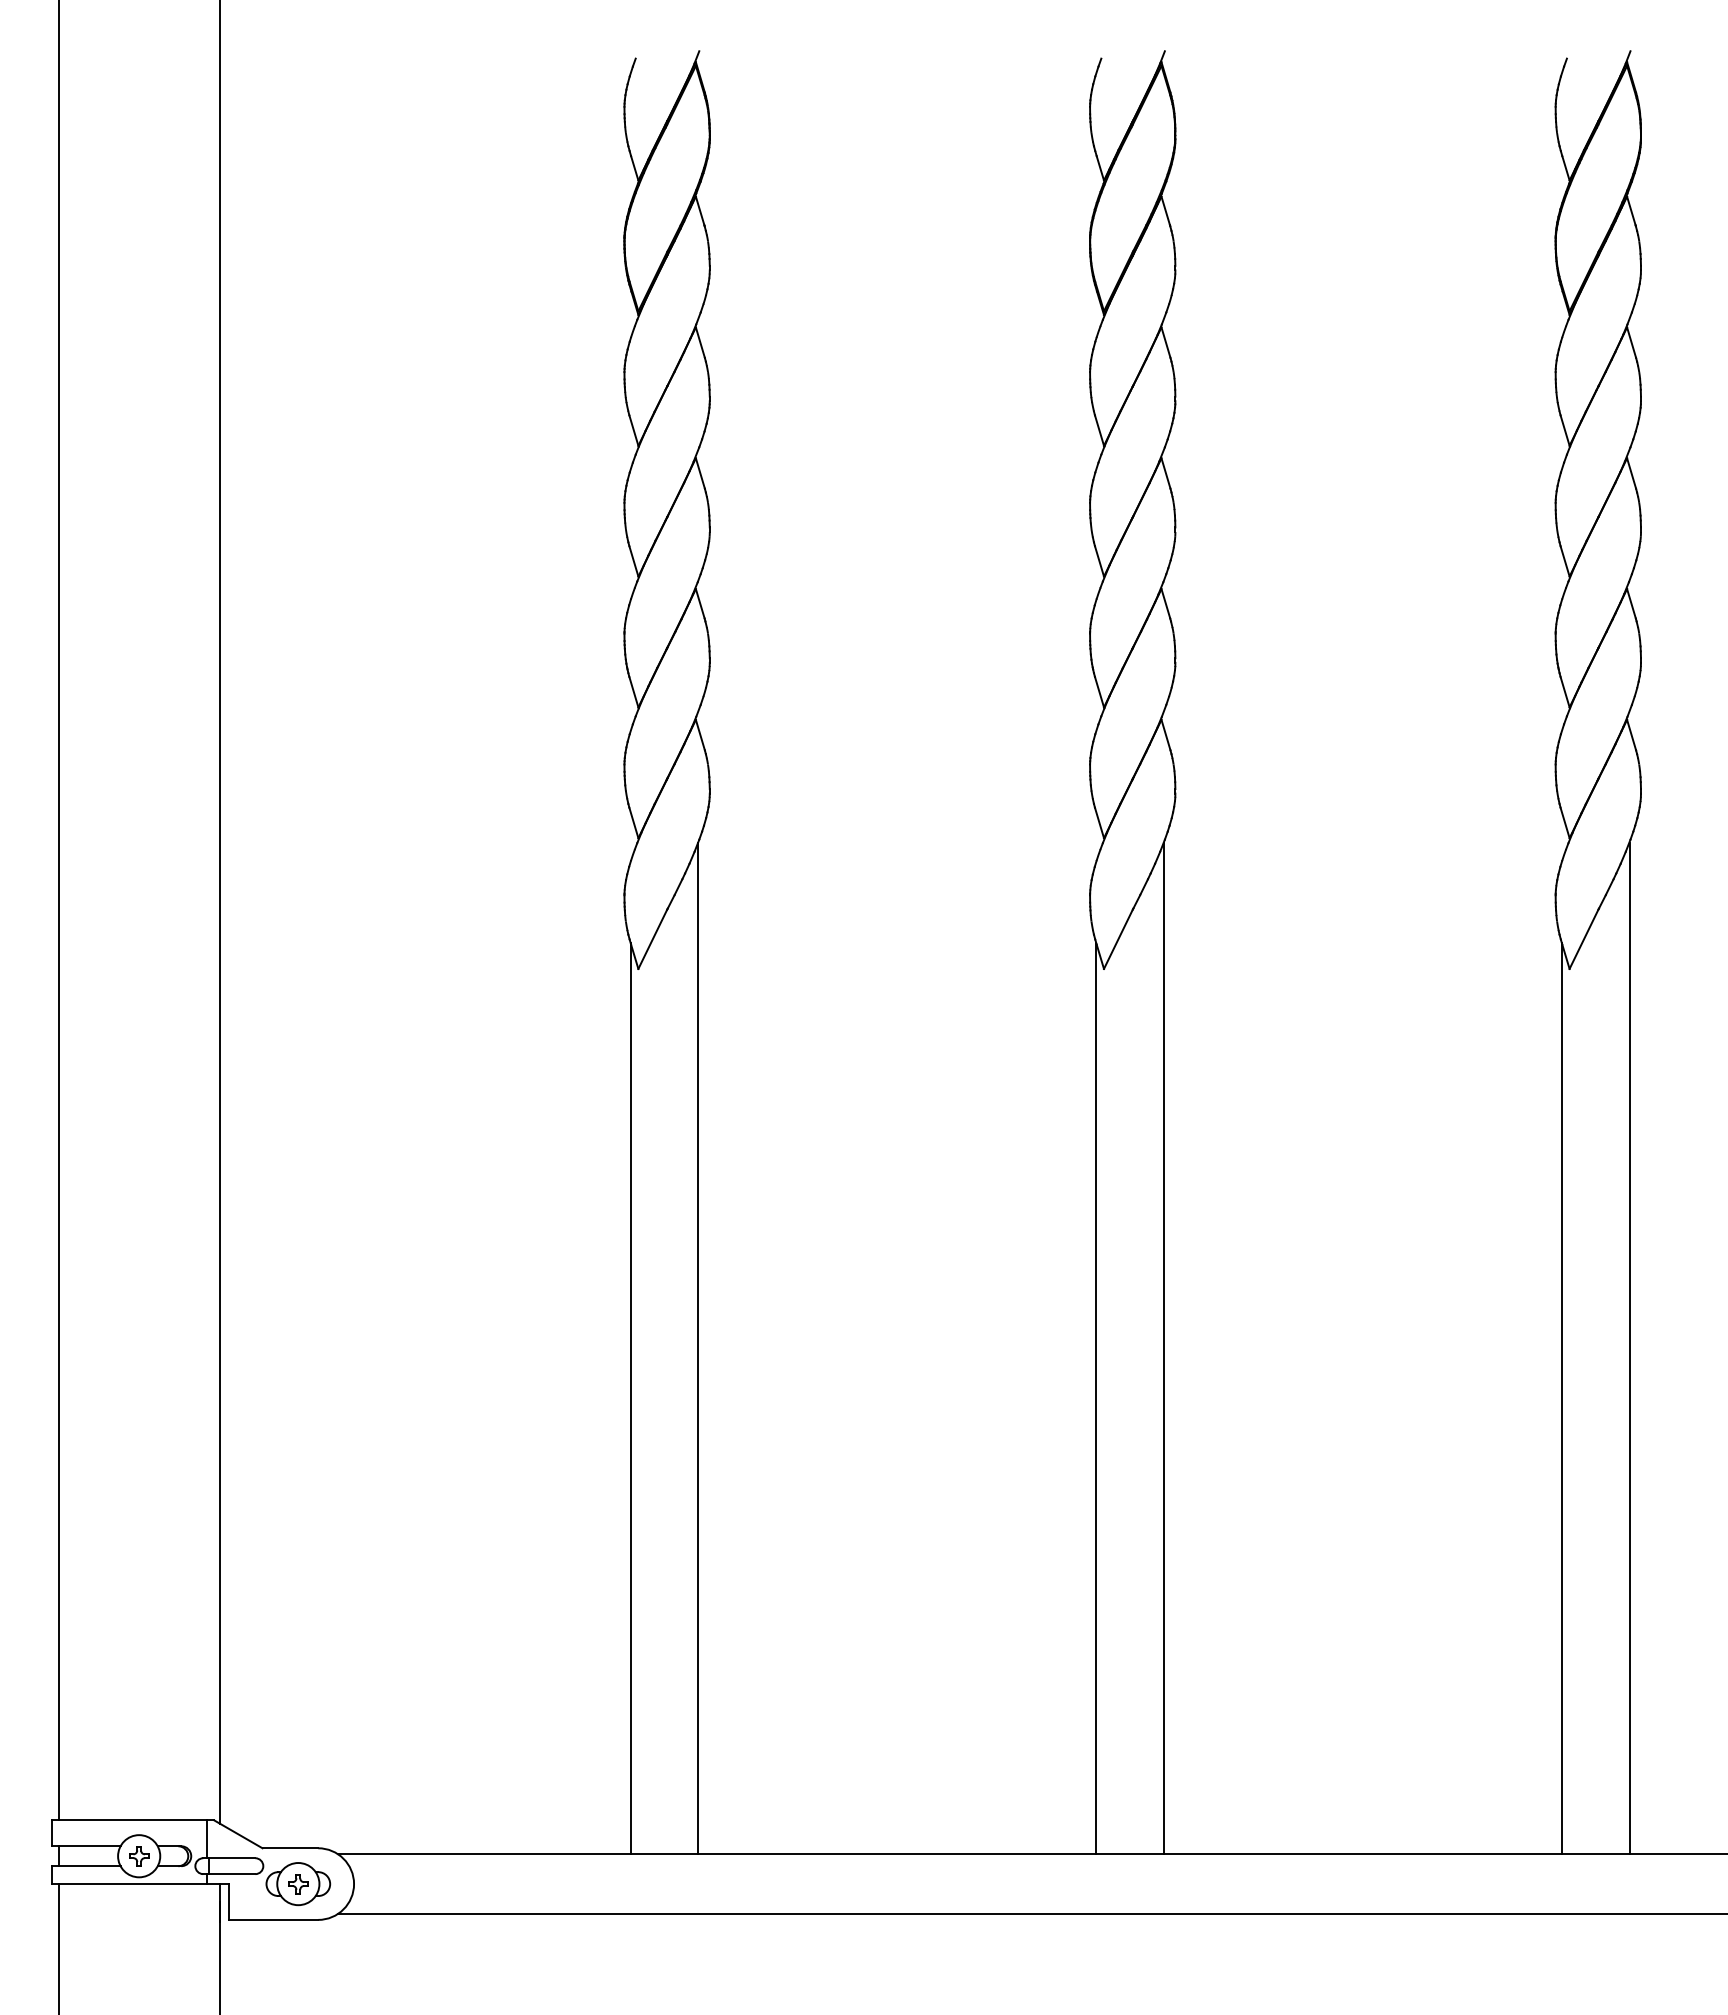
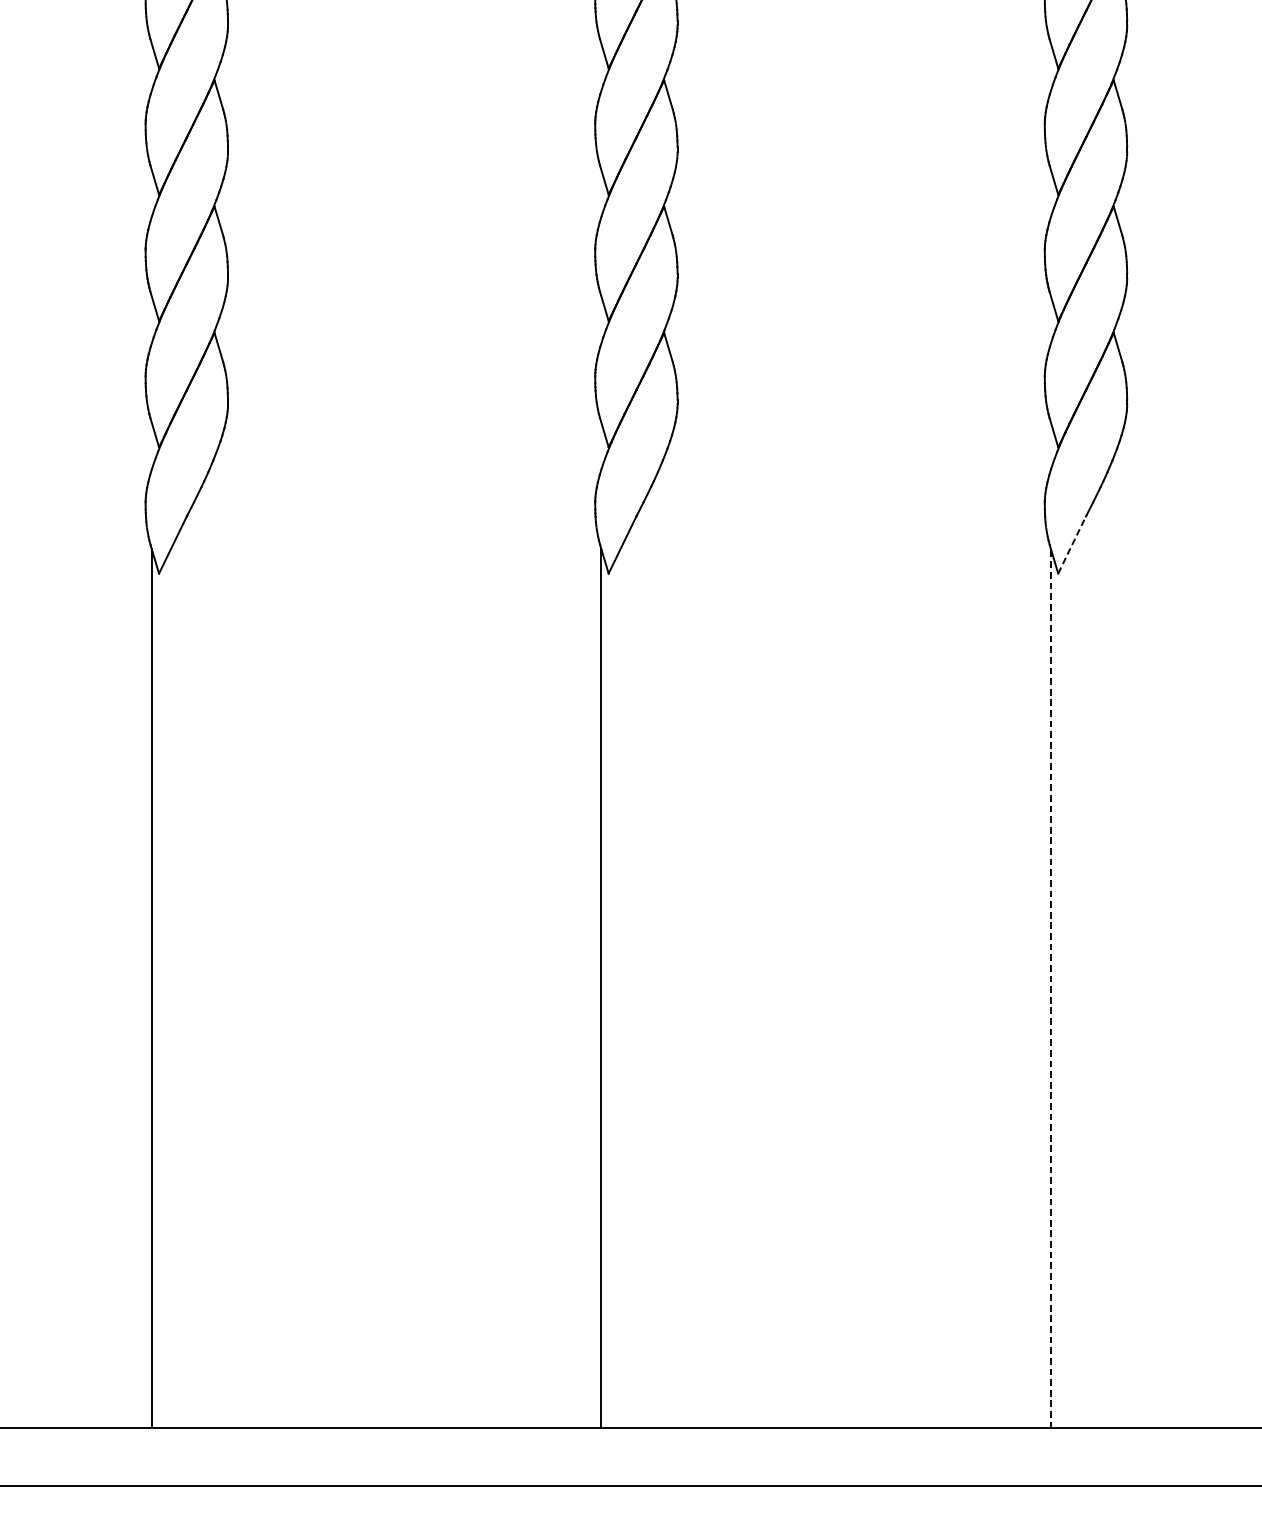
line: (1583, 939) -> (1071, 545), solid -> dashed
line: (698, 1348) -> (217, 940), removed
line: (1163, 1348) -> (666, 940), removed
line: (1629, 1348) -> (1116, 940), removed
line: (1561, 1398) -> (1050, 988), solid -> dashed

